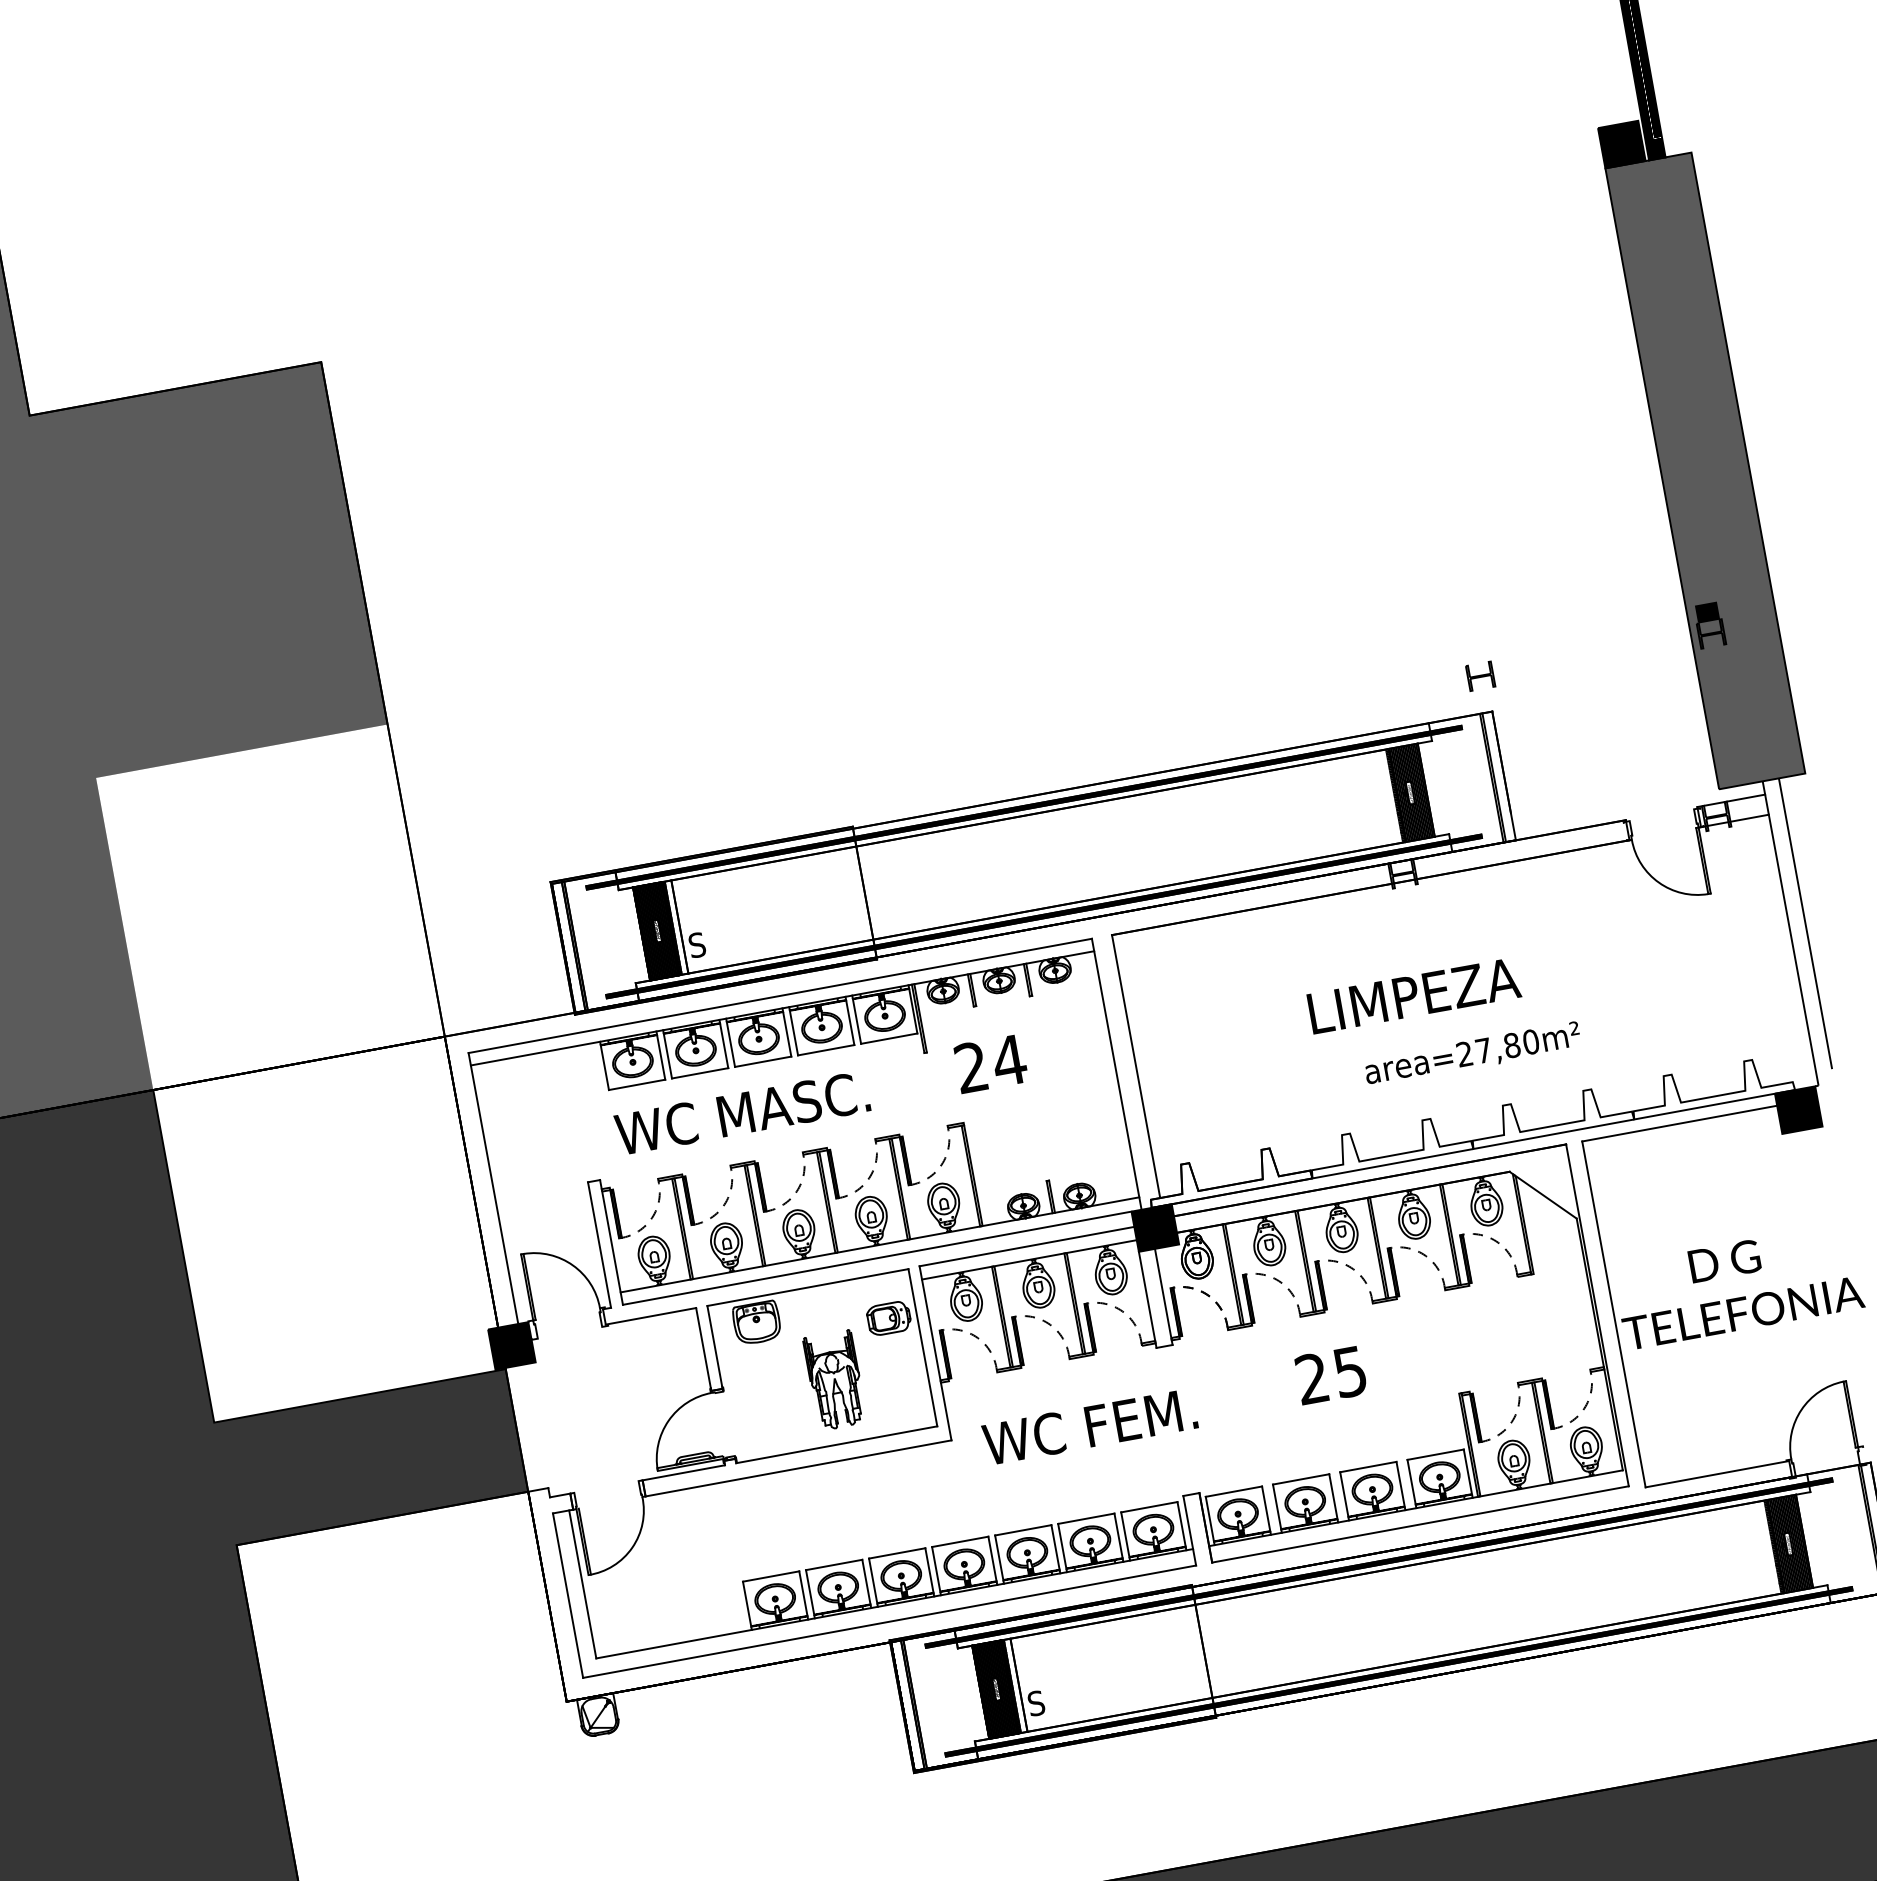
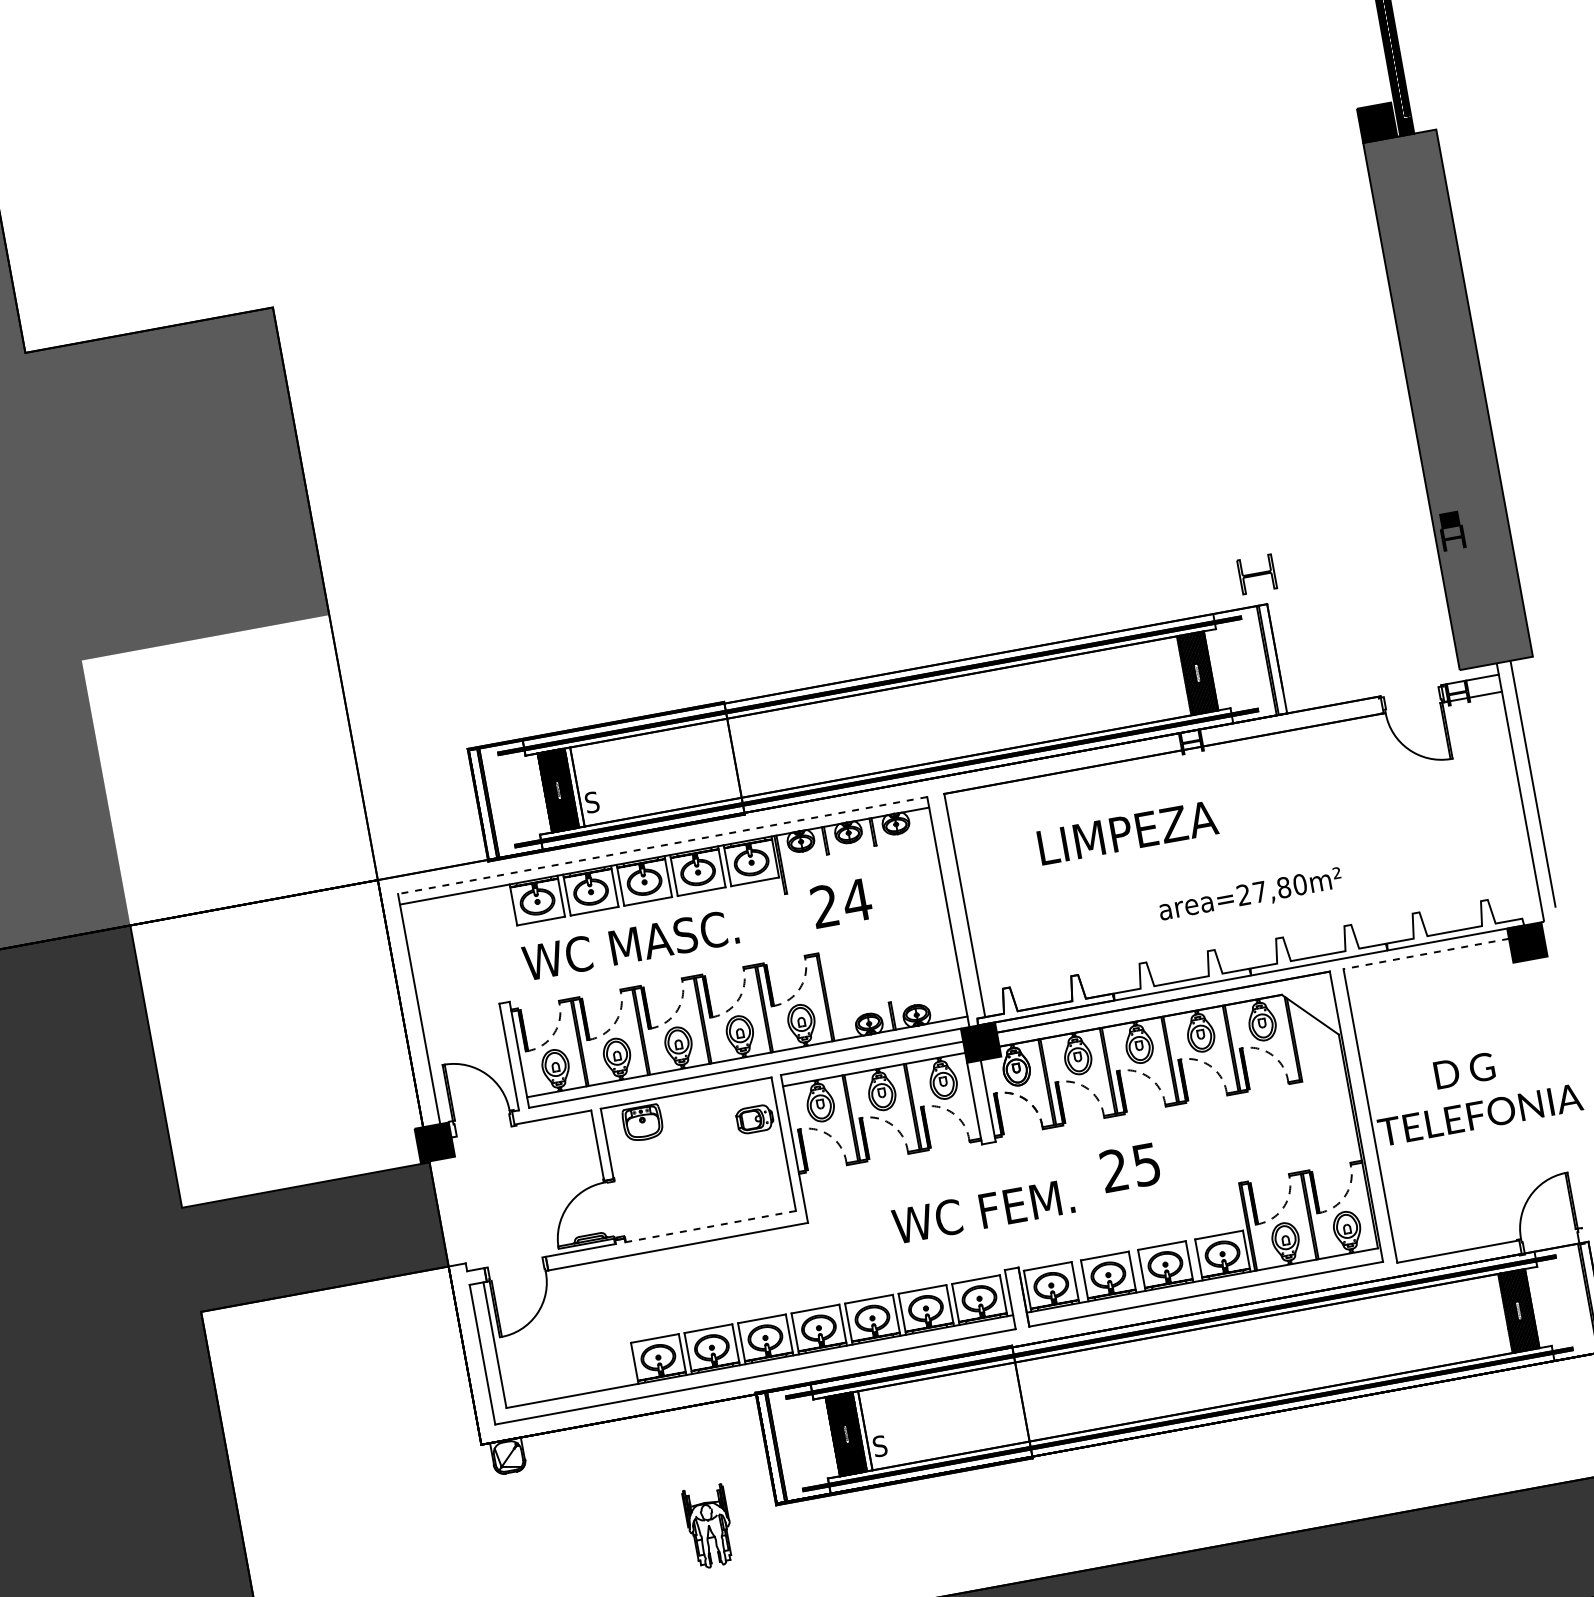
part: (1480, 675) -> (1257, 573), size x1.6
line: (780, 995) -> (662, 845), solid -> dashed
text: (1414, 996) -> (1128, 833), moved
line: (1679, 1123) -> (1426, 953), solid -> dashed
part: (831, 1379) -> (706, 1526), moved
text: (1089, 1427) -> (982, 1211), moved
line: (837, 1444) -> (711, 1226), solid -> dashed

